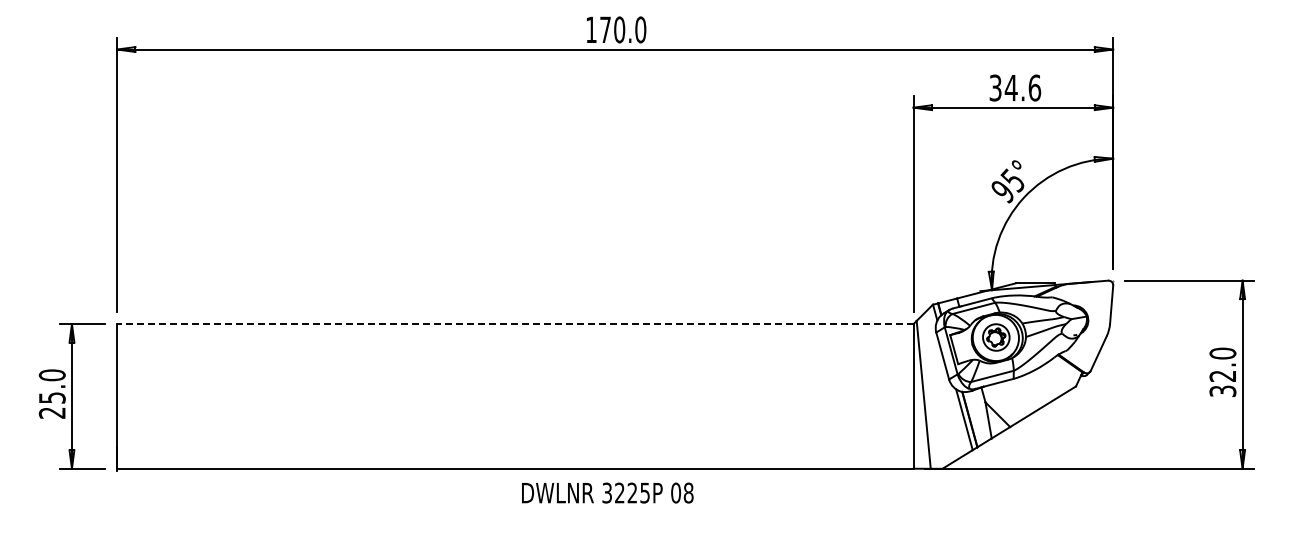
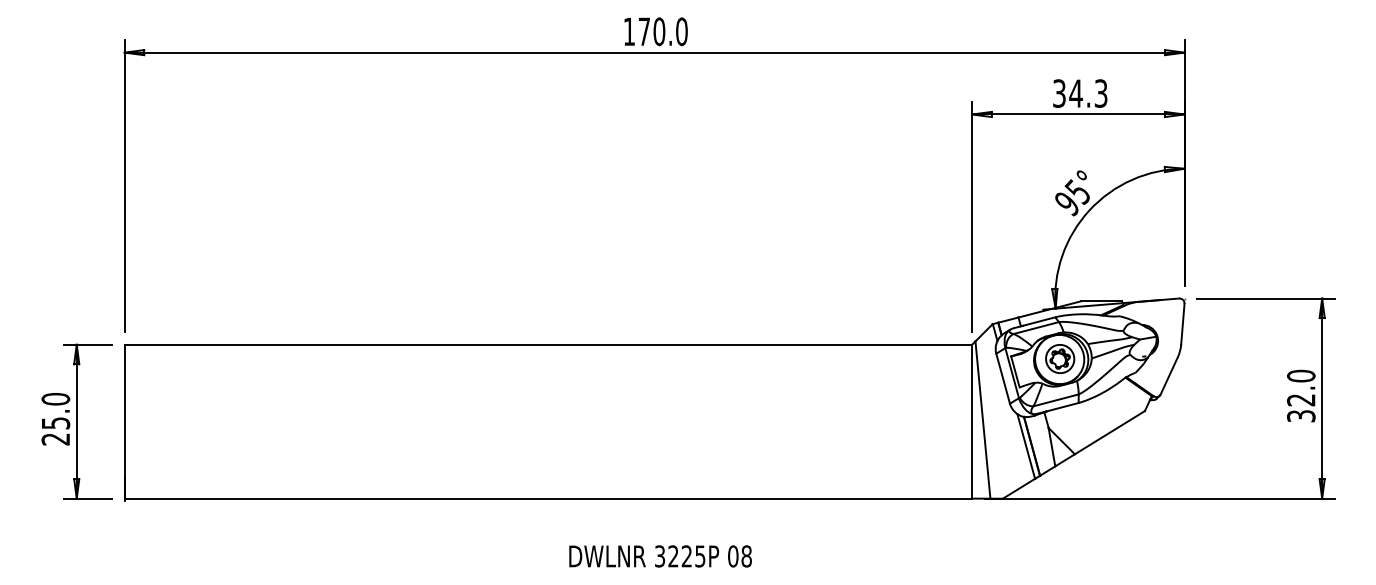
text: (1034, 87) -> (1100, 93), 34.6 -> 34.3
line: (514, 324) -> (547, 345), dashed -> solid
text: (607, 492) -> (660, 555), moved

